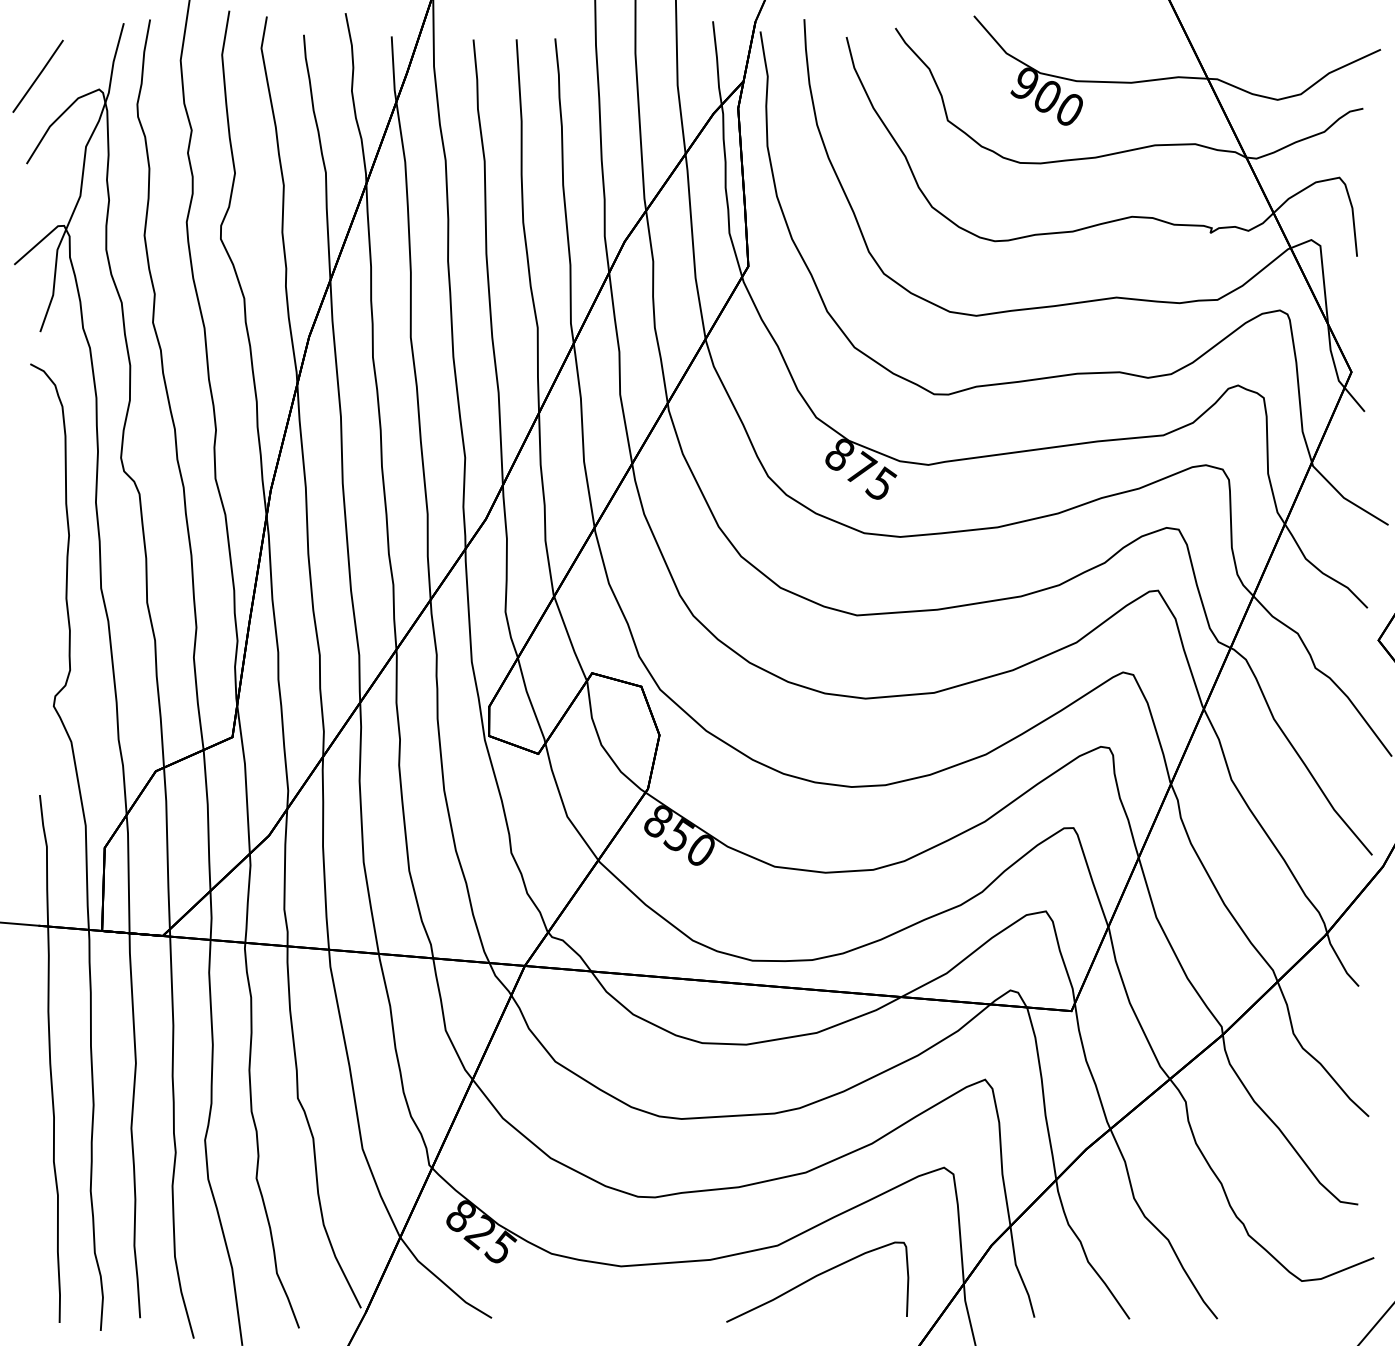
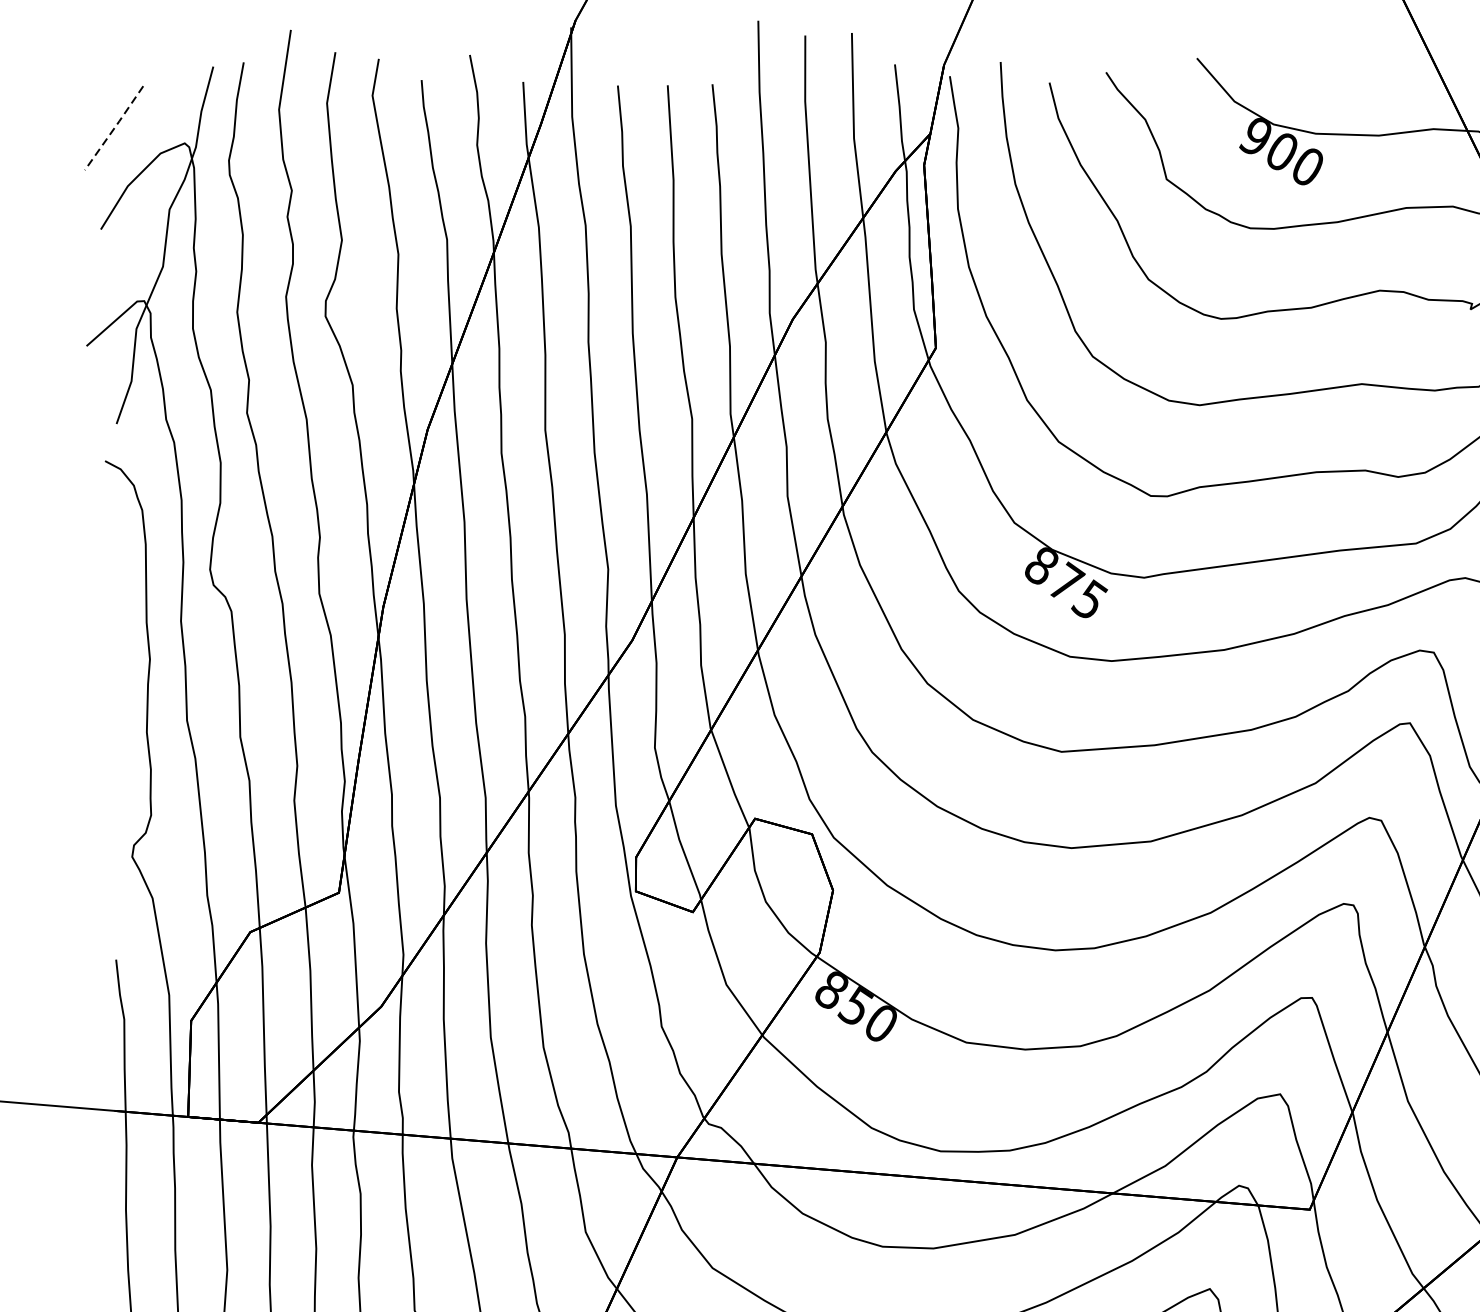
line: (38, 76) -> (114, 128), solid -> dashed

